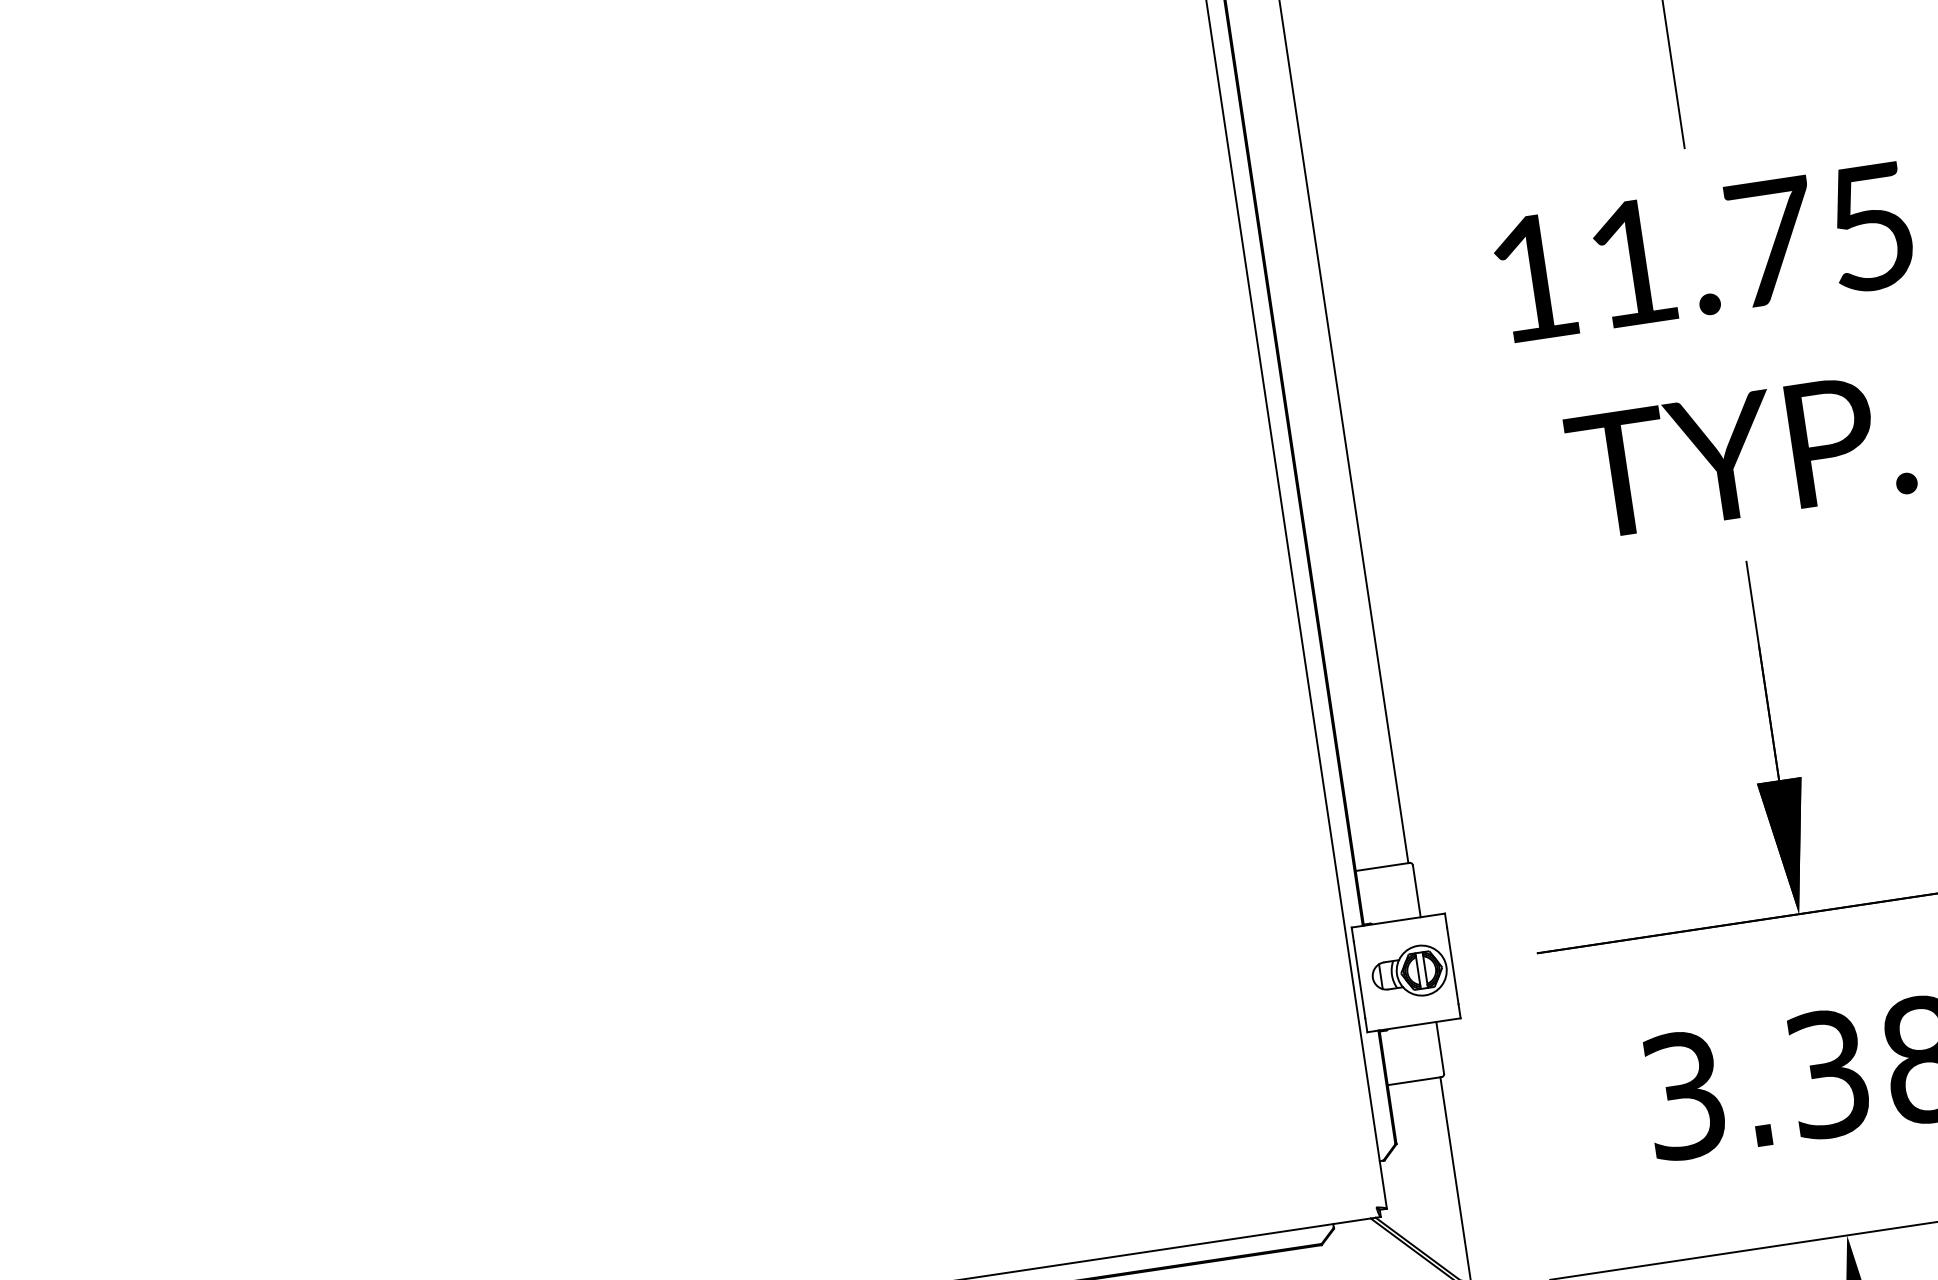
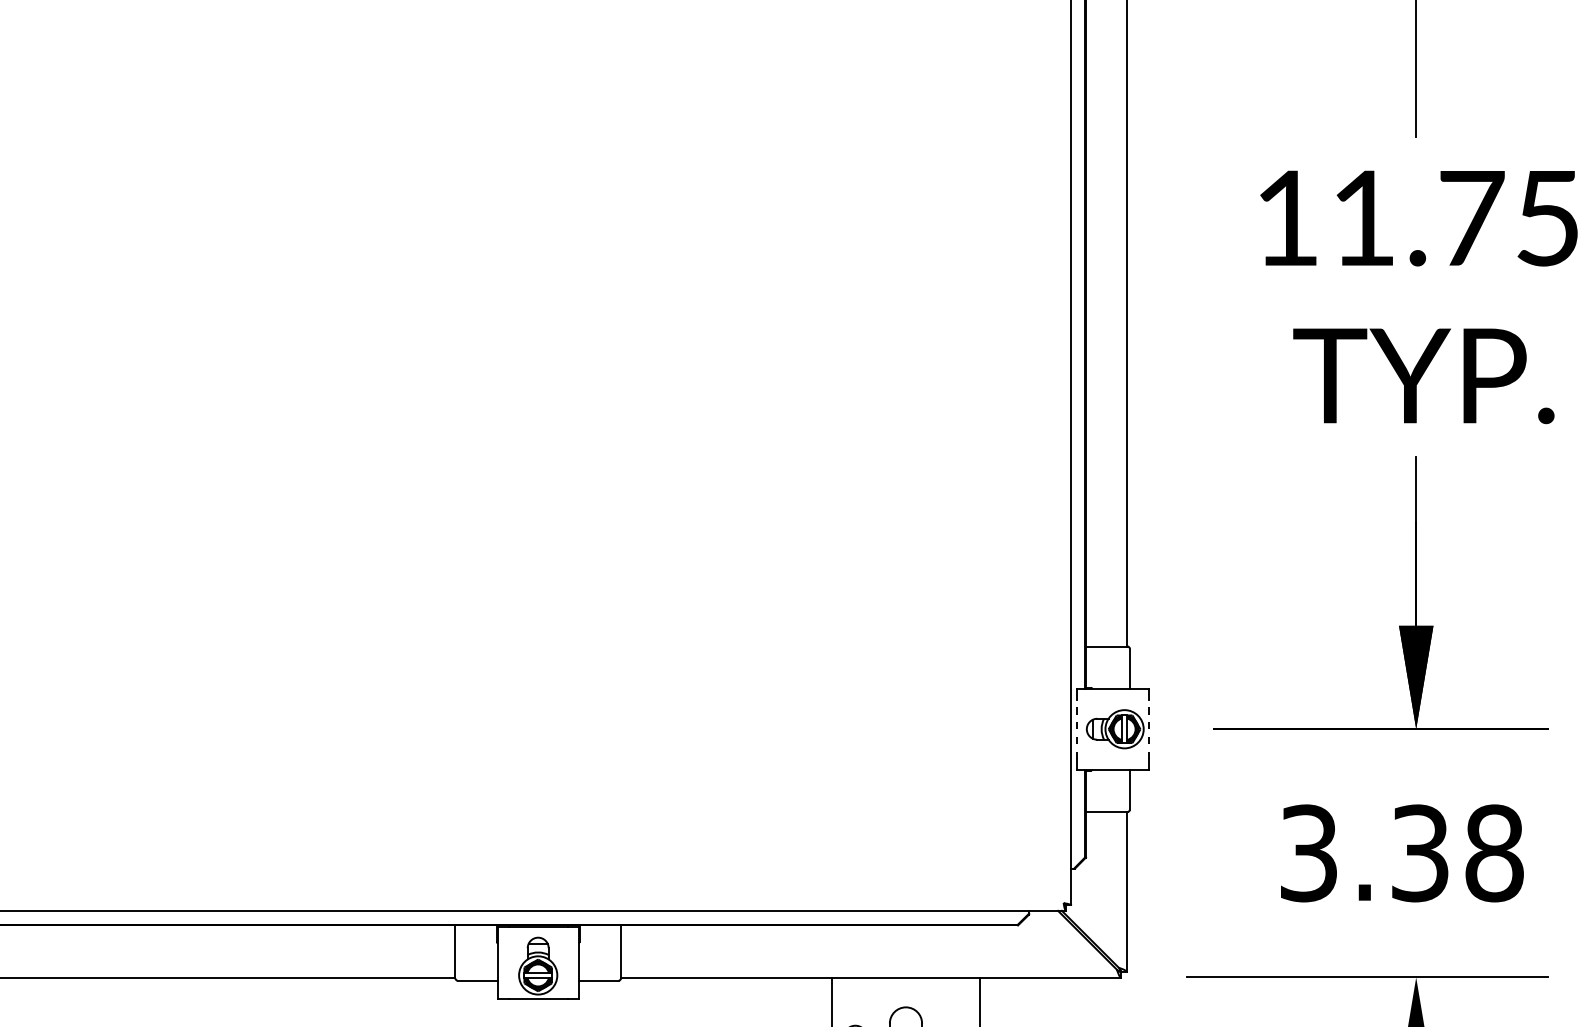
line: (1452, 966) -> (1148, 729), solid -> dashed
line: (1359, 980) -> (1076, 729), solid -> dashed

